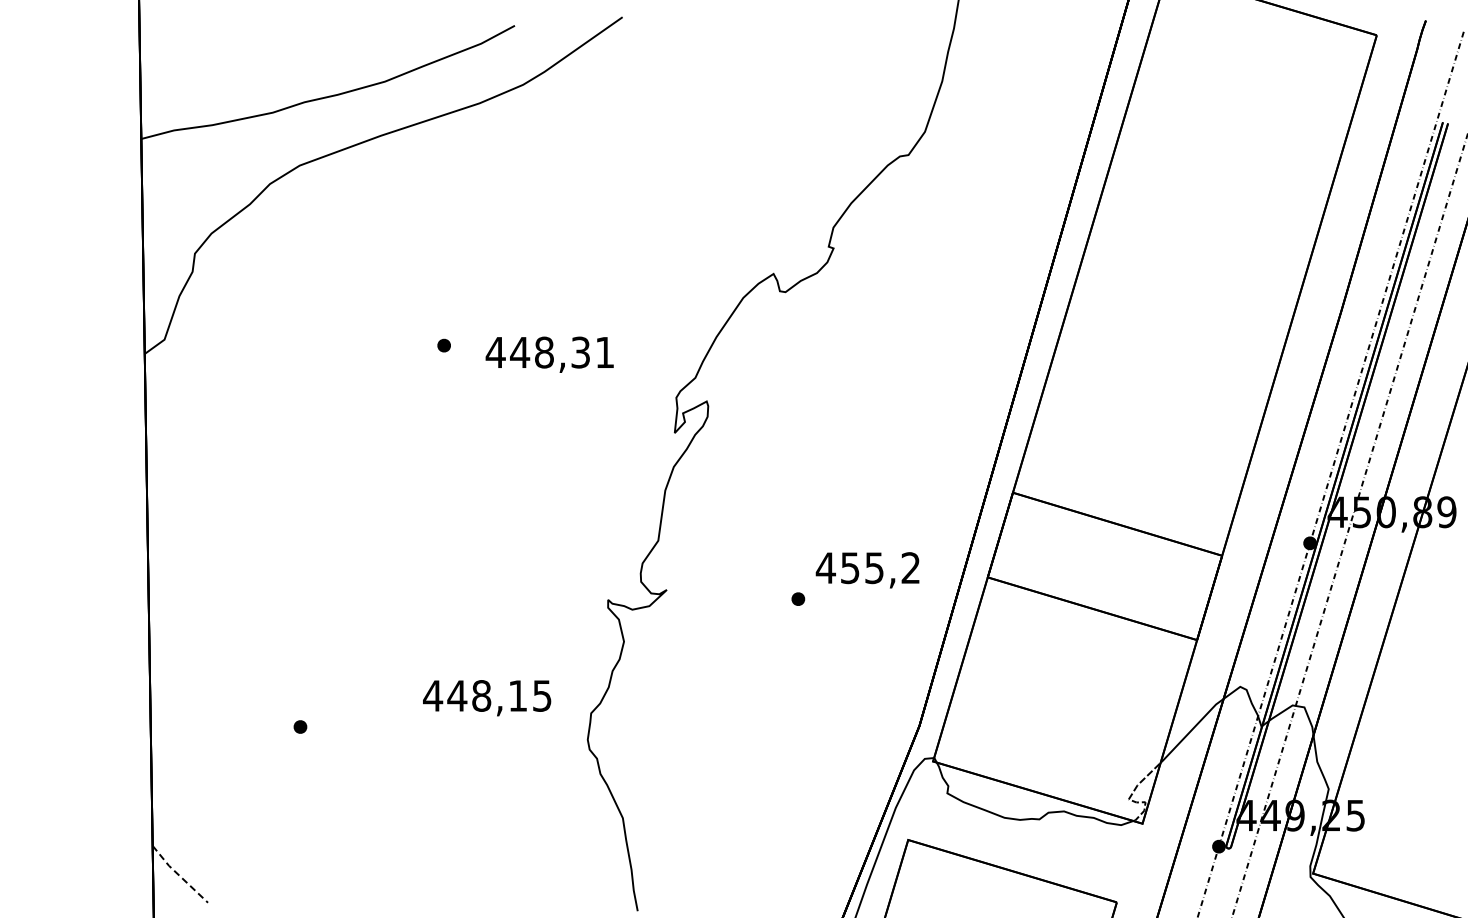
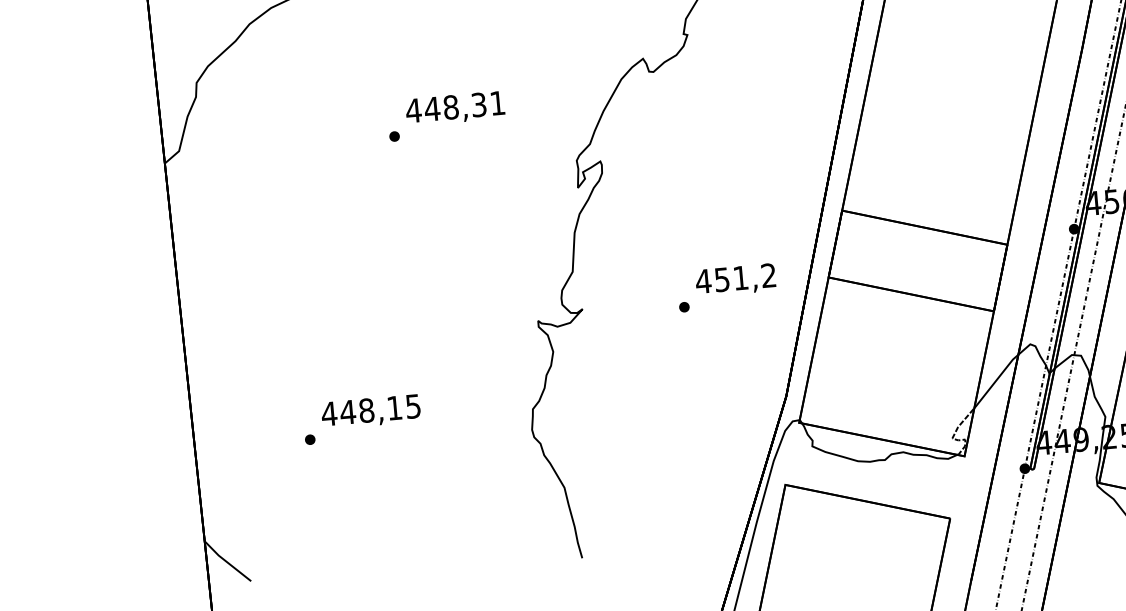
text: (549, 354) -> (455, 108), moved
text: (874, 568) -> (740, 278), 455,2 -> 451,2
text: (487, 698) -> (371, 412), moved
line: (179, 875) -> (227, 562), dashed -> solid

